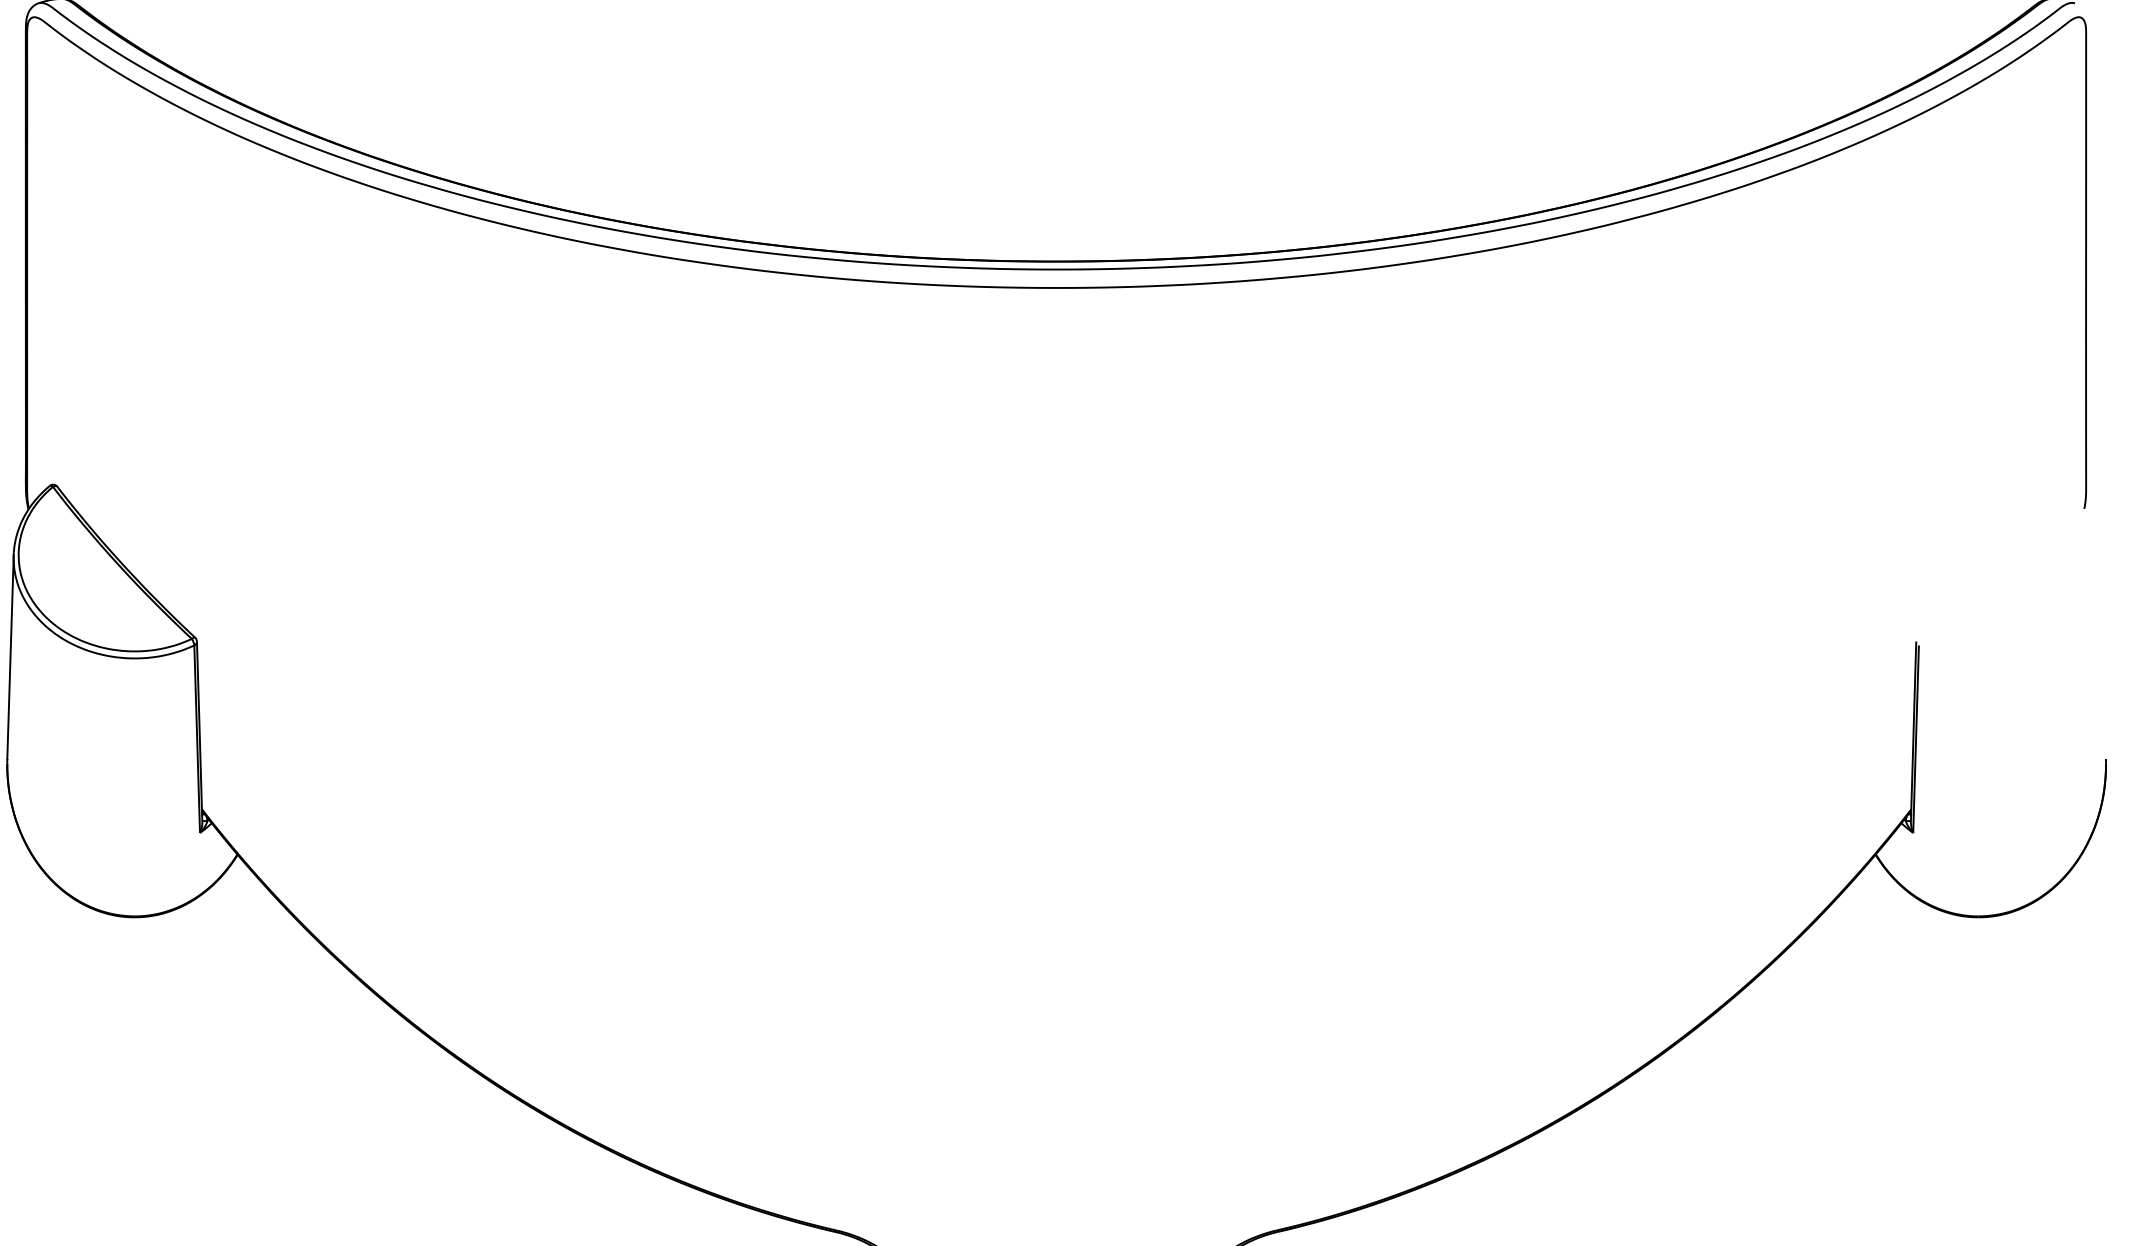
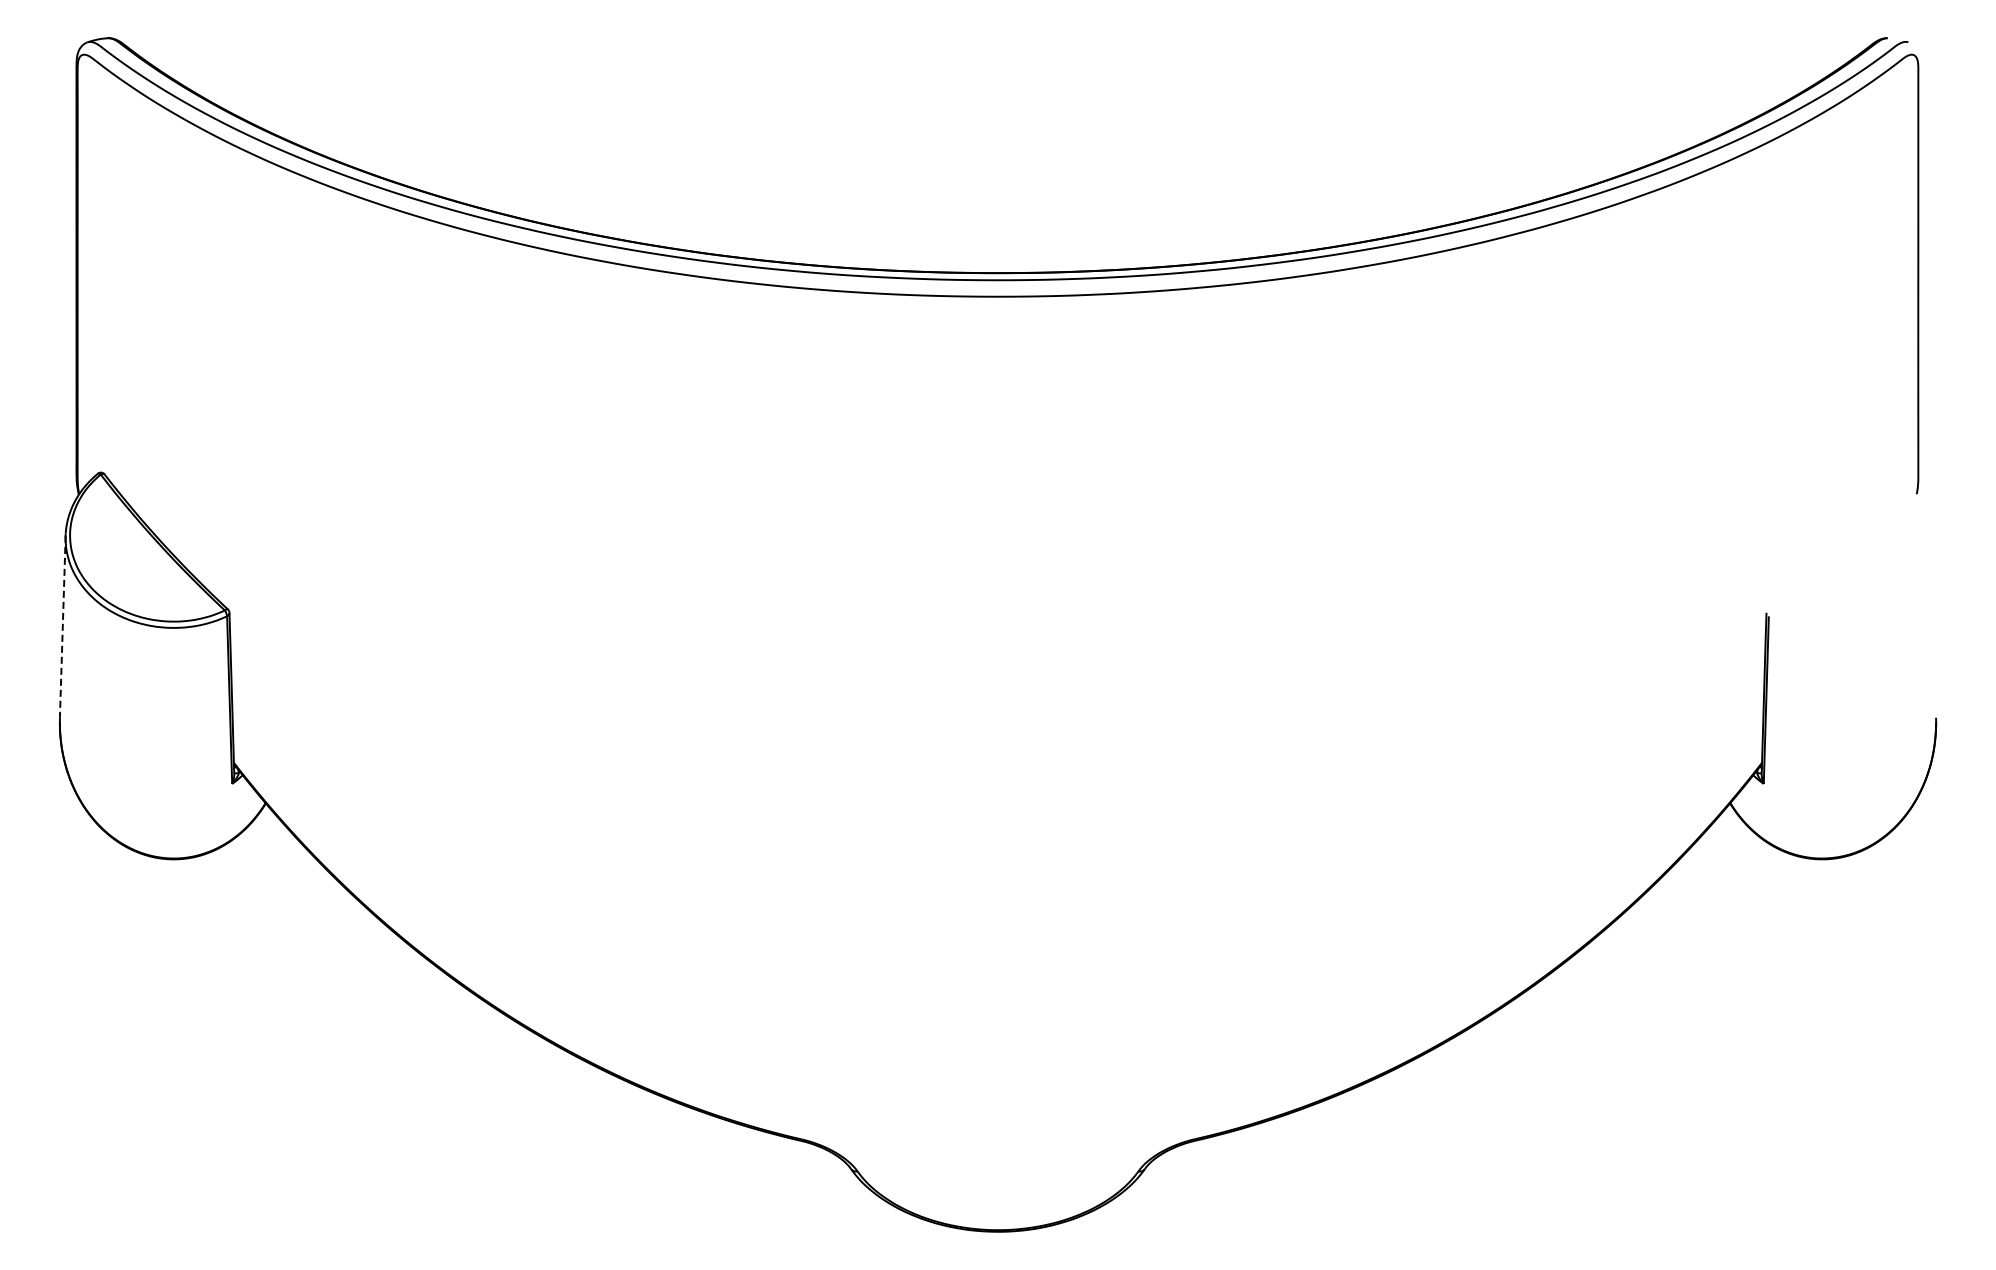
line: (10, 656) -> (62, 626), solid -> dashed

